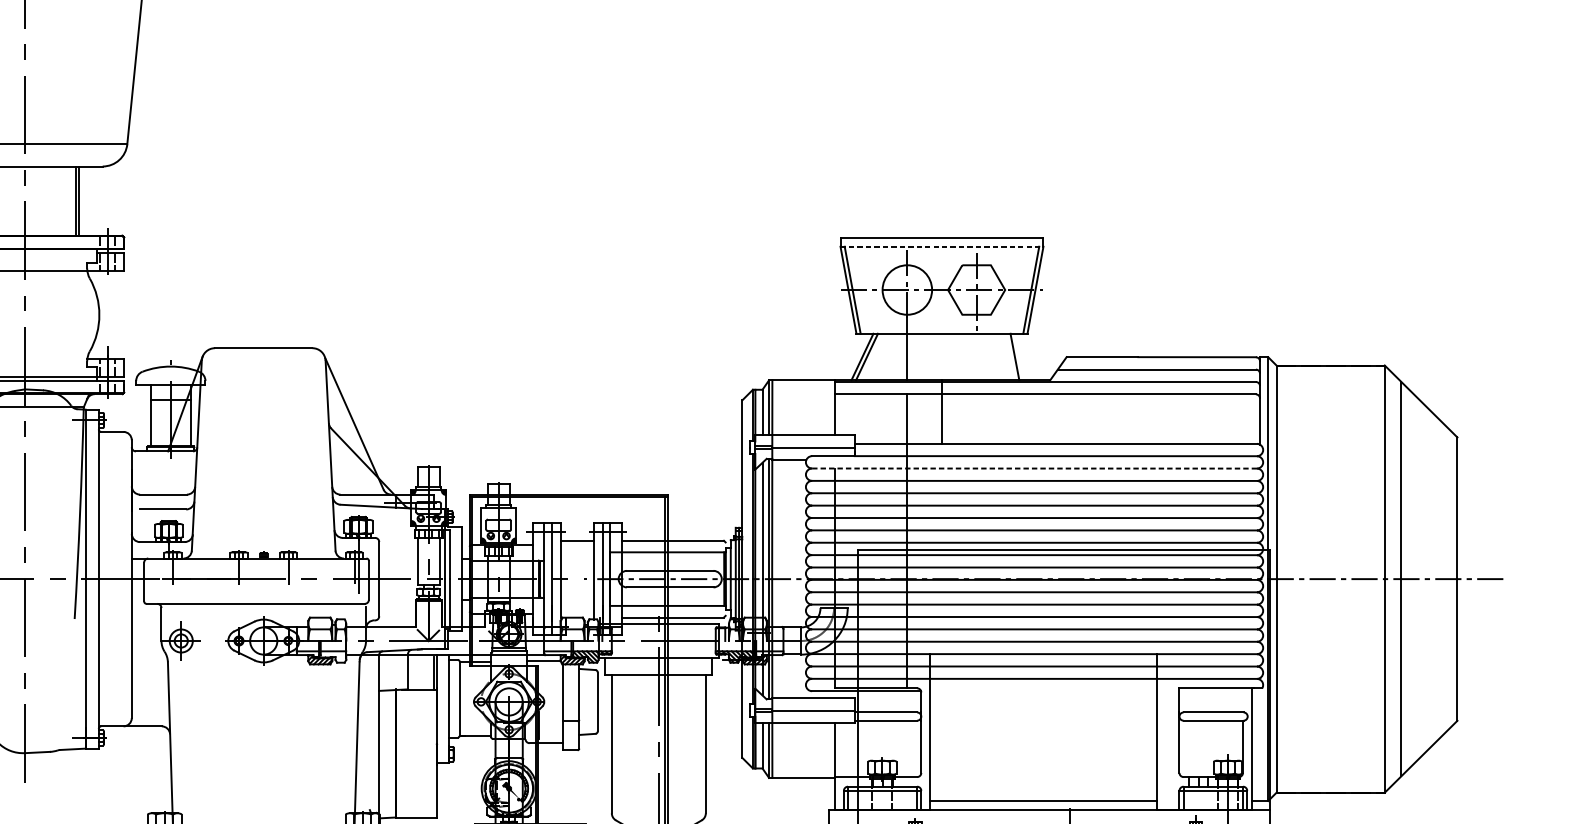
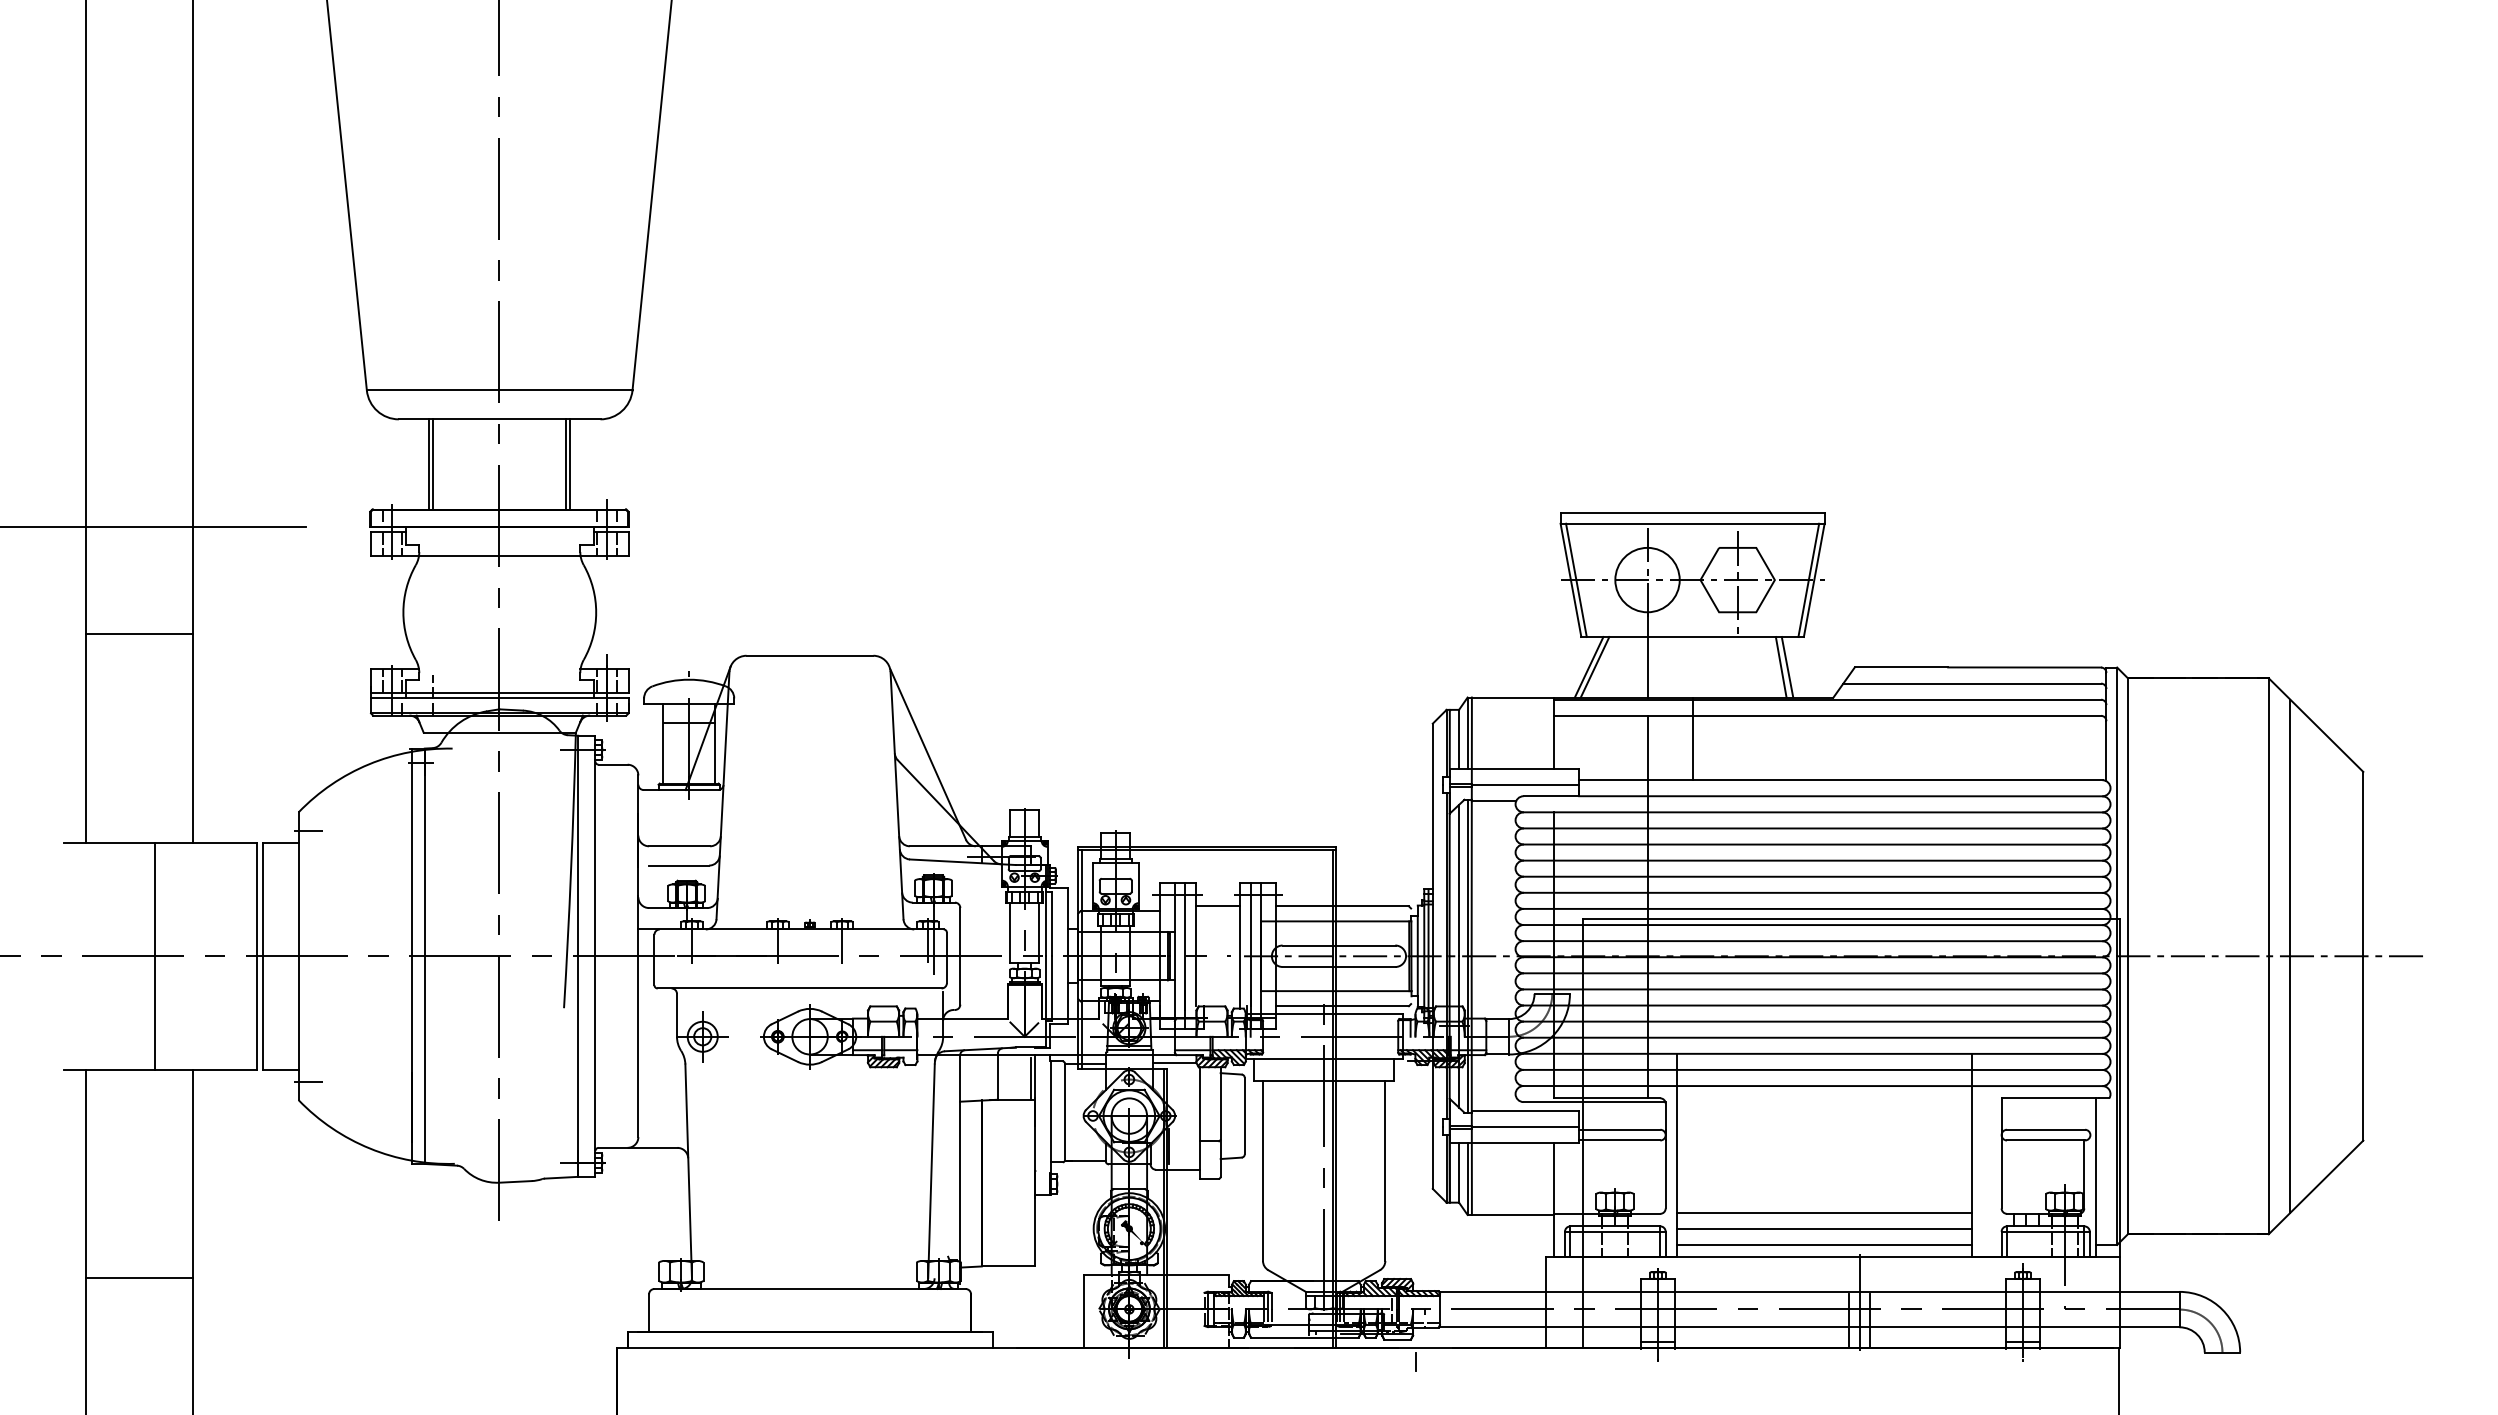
line: (942, 246) -> (1693, 523), dashed -> solid
line: (1009, 357) -> (1780, 667), added
line: (1034, 468) -> (1813, 812), dashed -> solid
line: (1043, 776) -> (1824, 1212), added
line: (1043, 788) -> (1824, 1228), added

